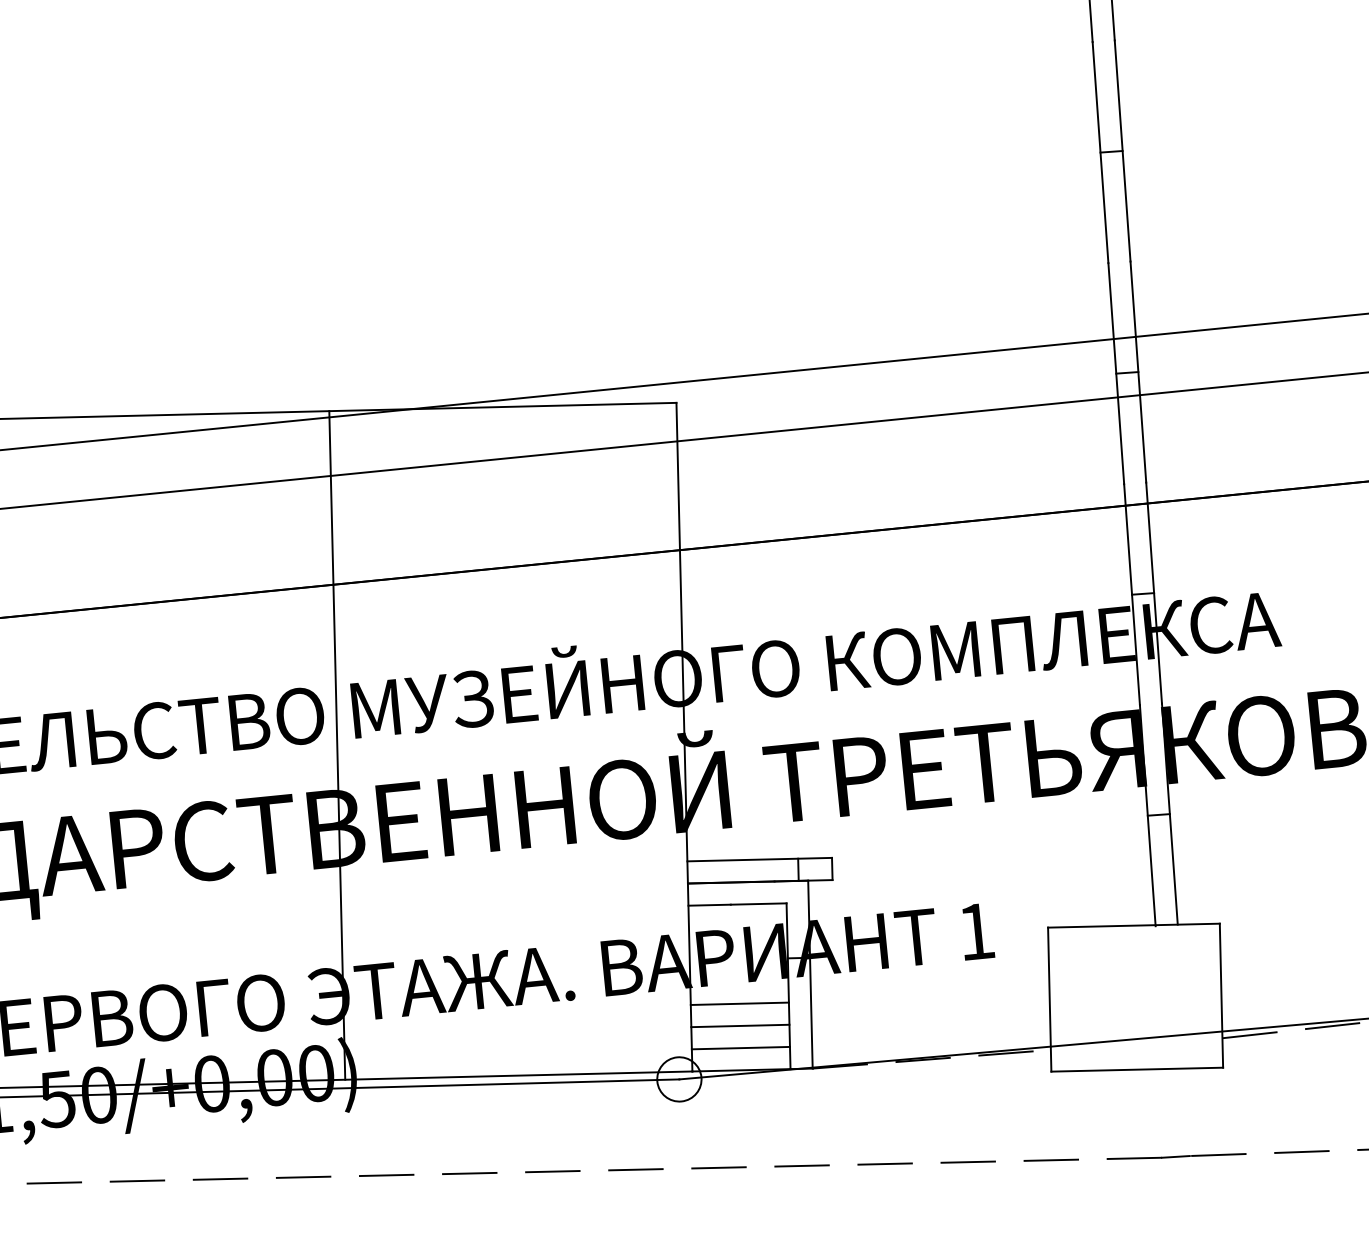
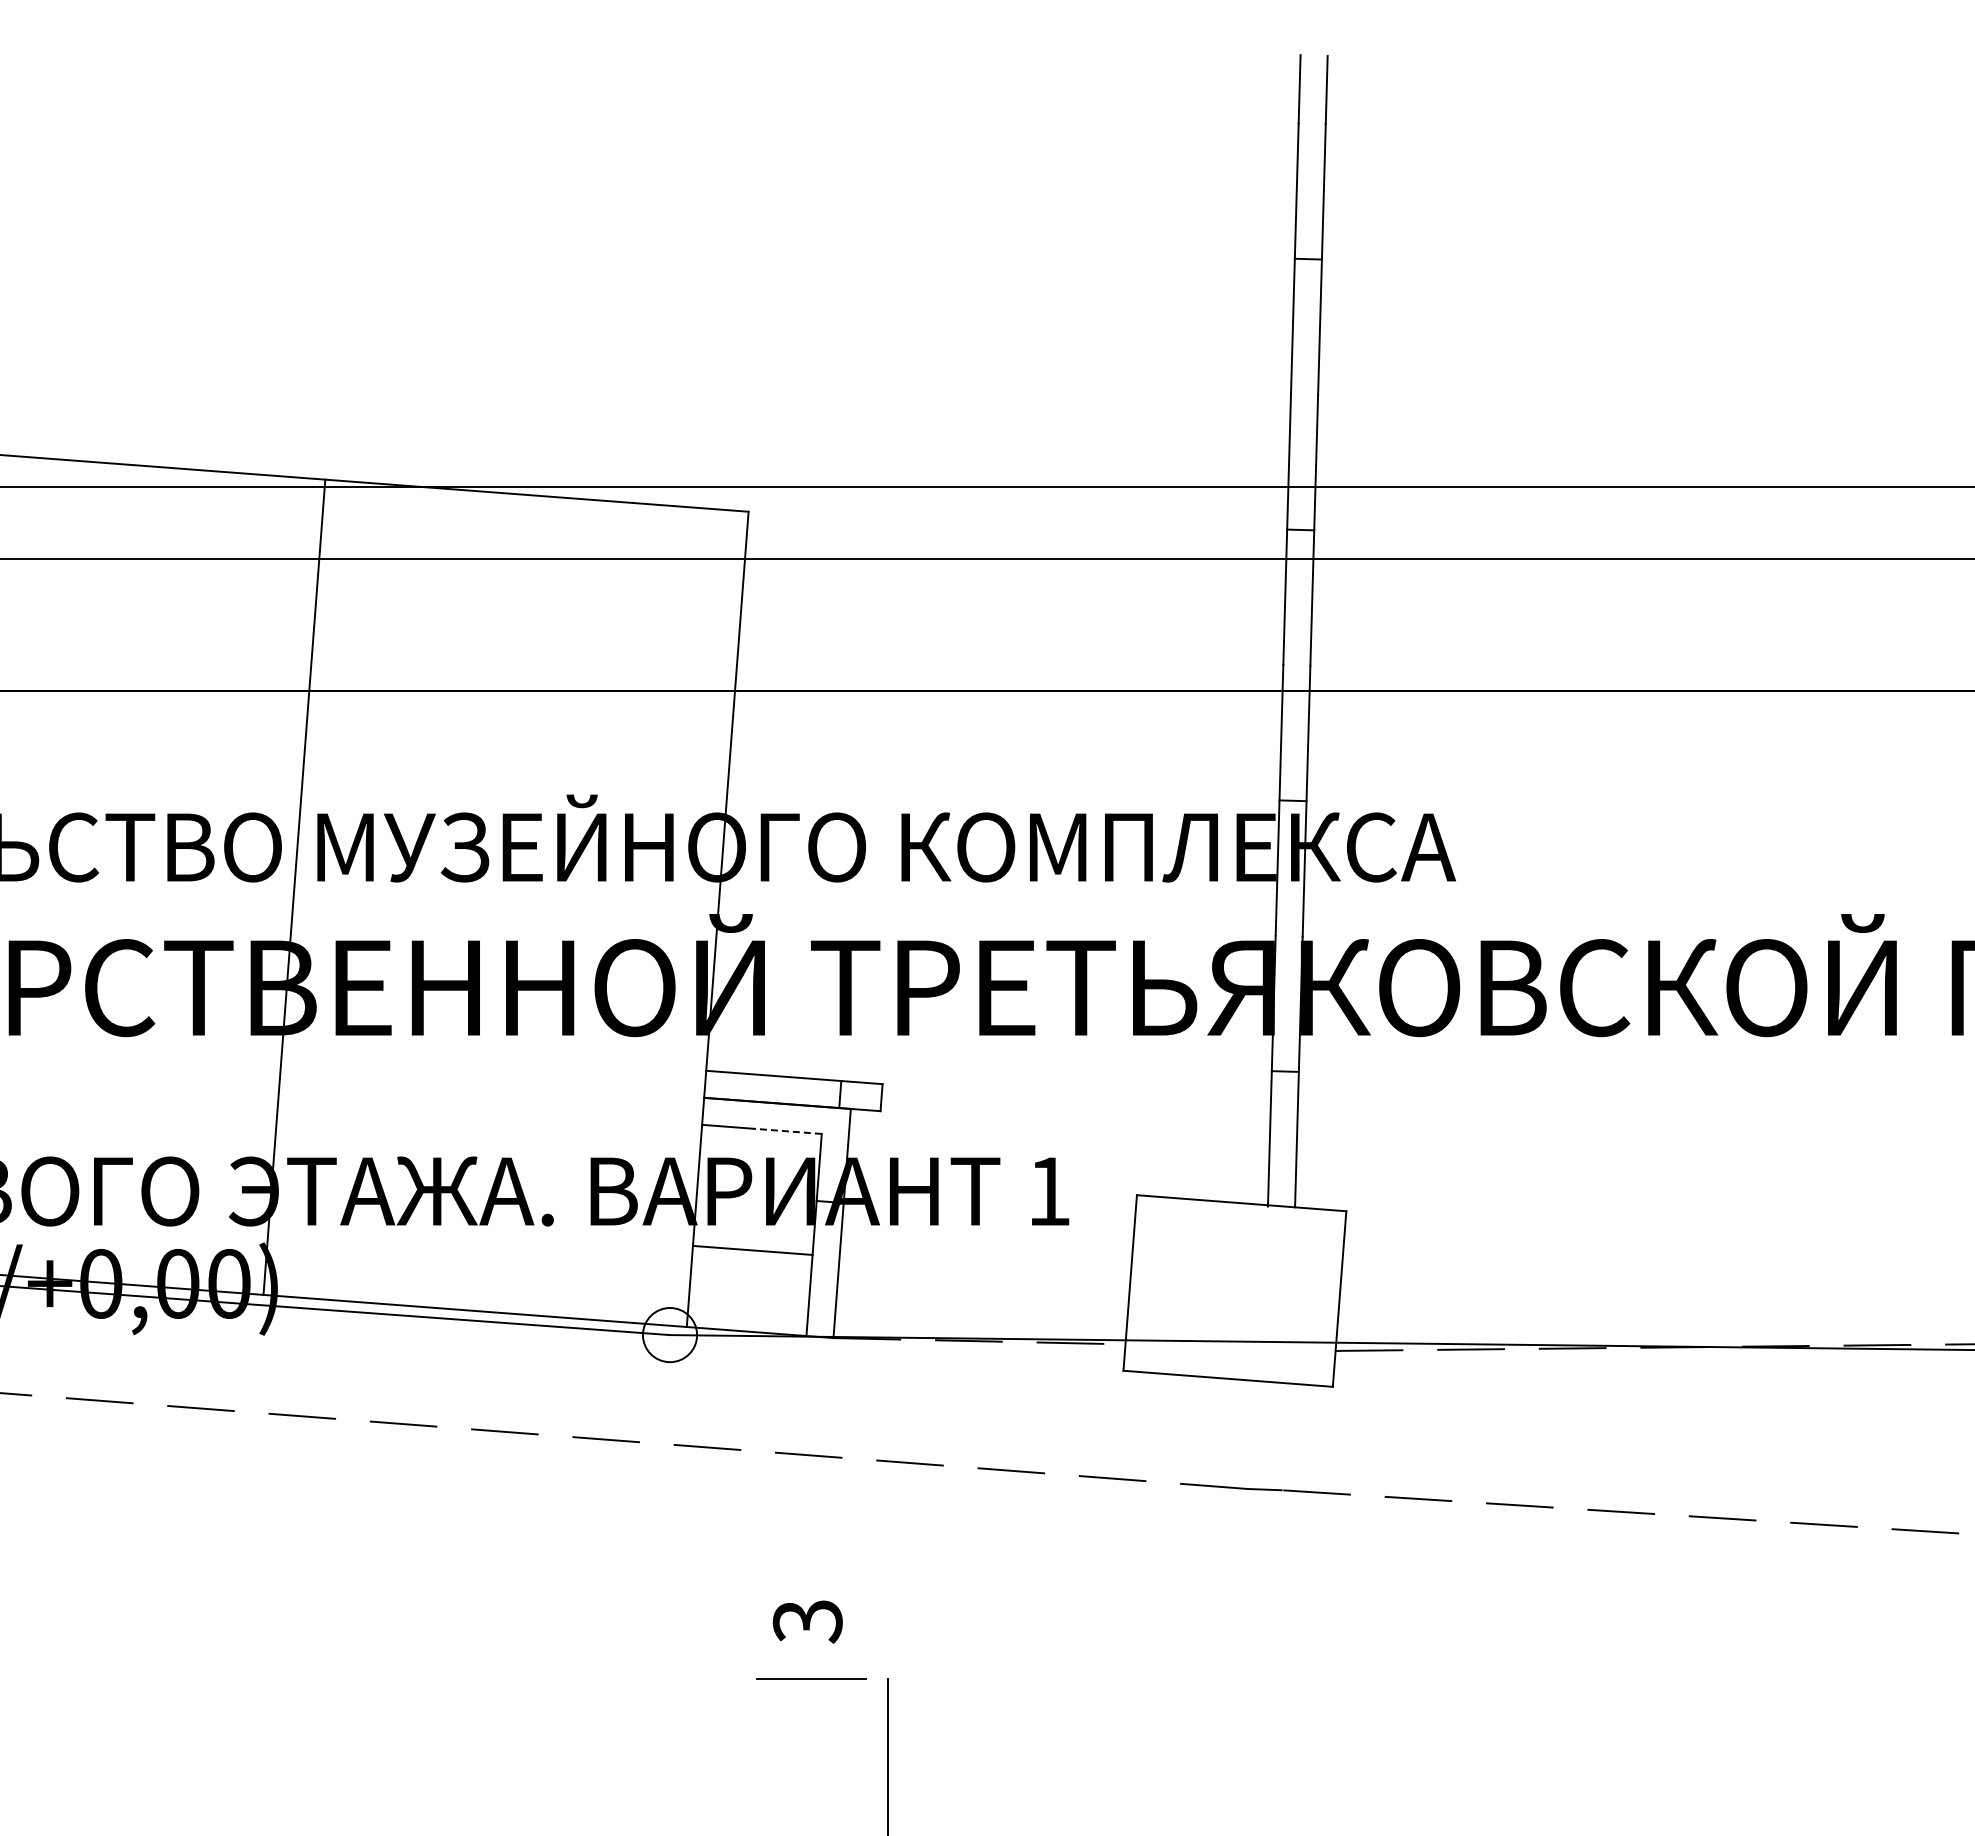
line: (758, 904) -> (787, 1131), solid -> dashed
line: (740, 1025) -> (750, 1276), removed
line: (740, 1048) -> (748, 1304), removed

